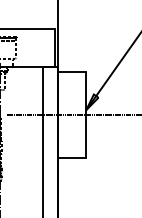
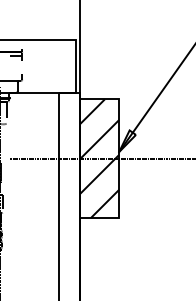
hatch: (71, 114) -> (98, 158), added

